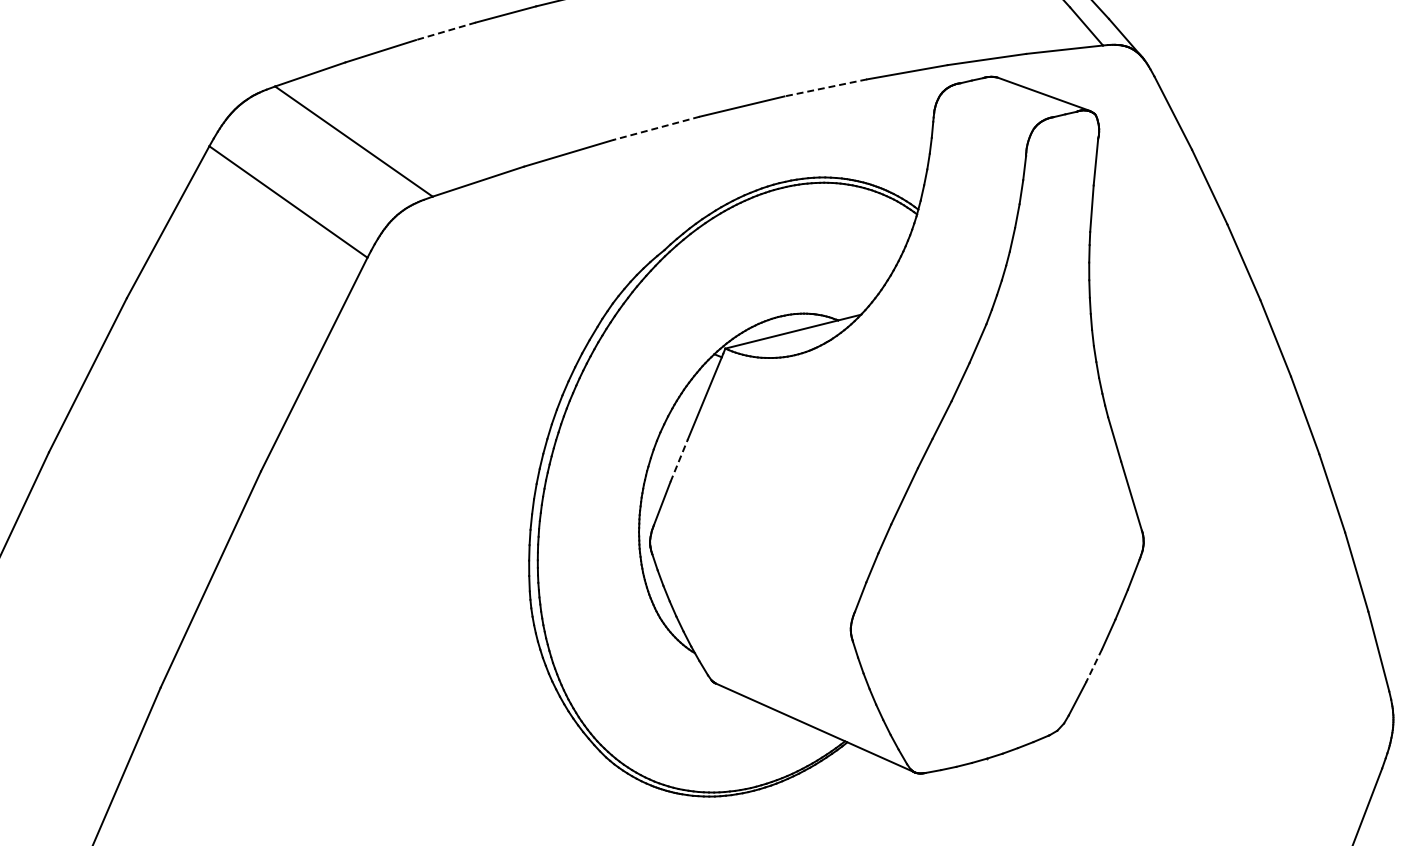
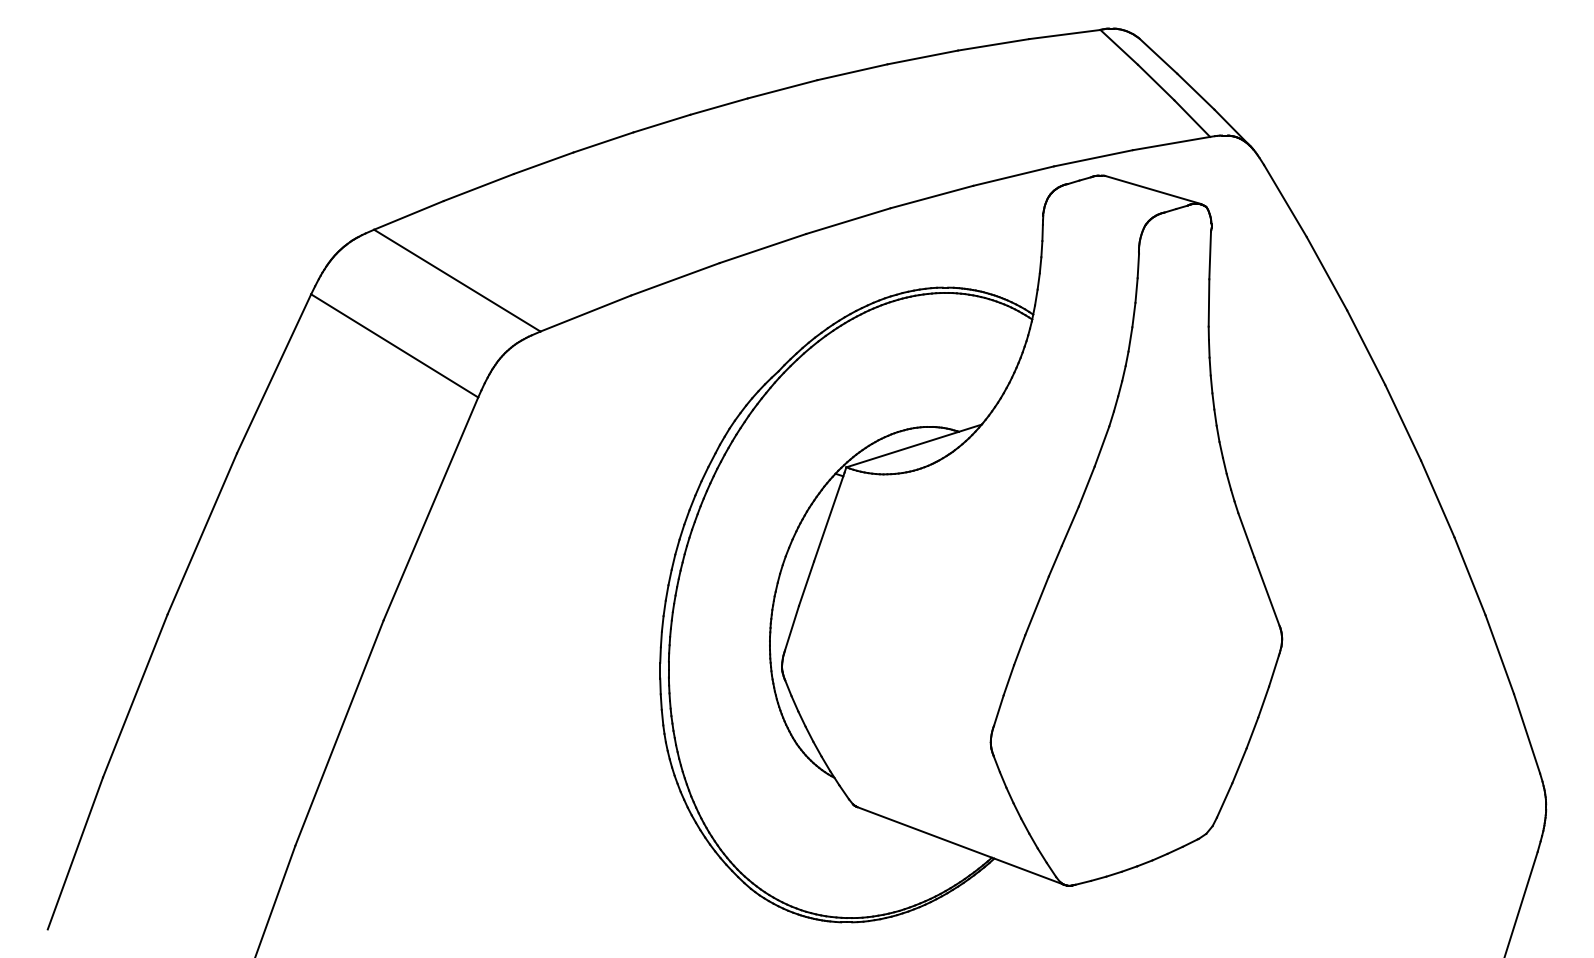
line: (445, 31) -> (543, 163), dashed -> solid
line: (825, 88) -> (931, 197), dashed -> solid
line: (656, 128) -> (762, 248), dashed -> solid
line: (679, 460) -> (806, 583), dashed -> solid
line: (1094, 665) -> (1239, 765), dashed -> solid

